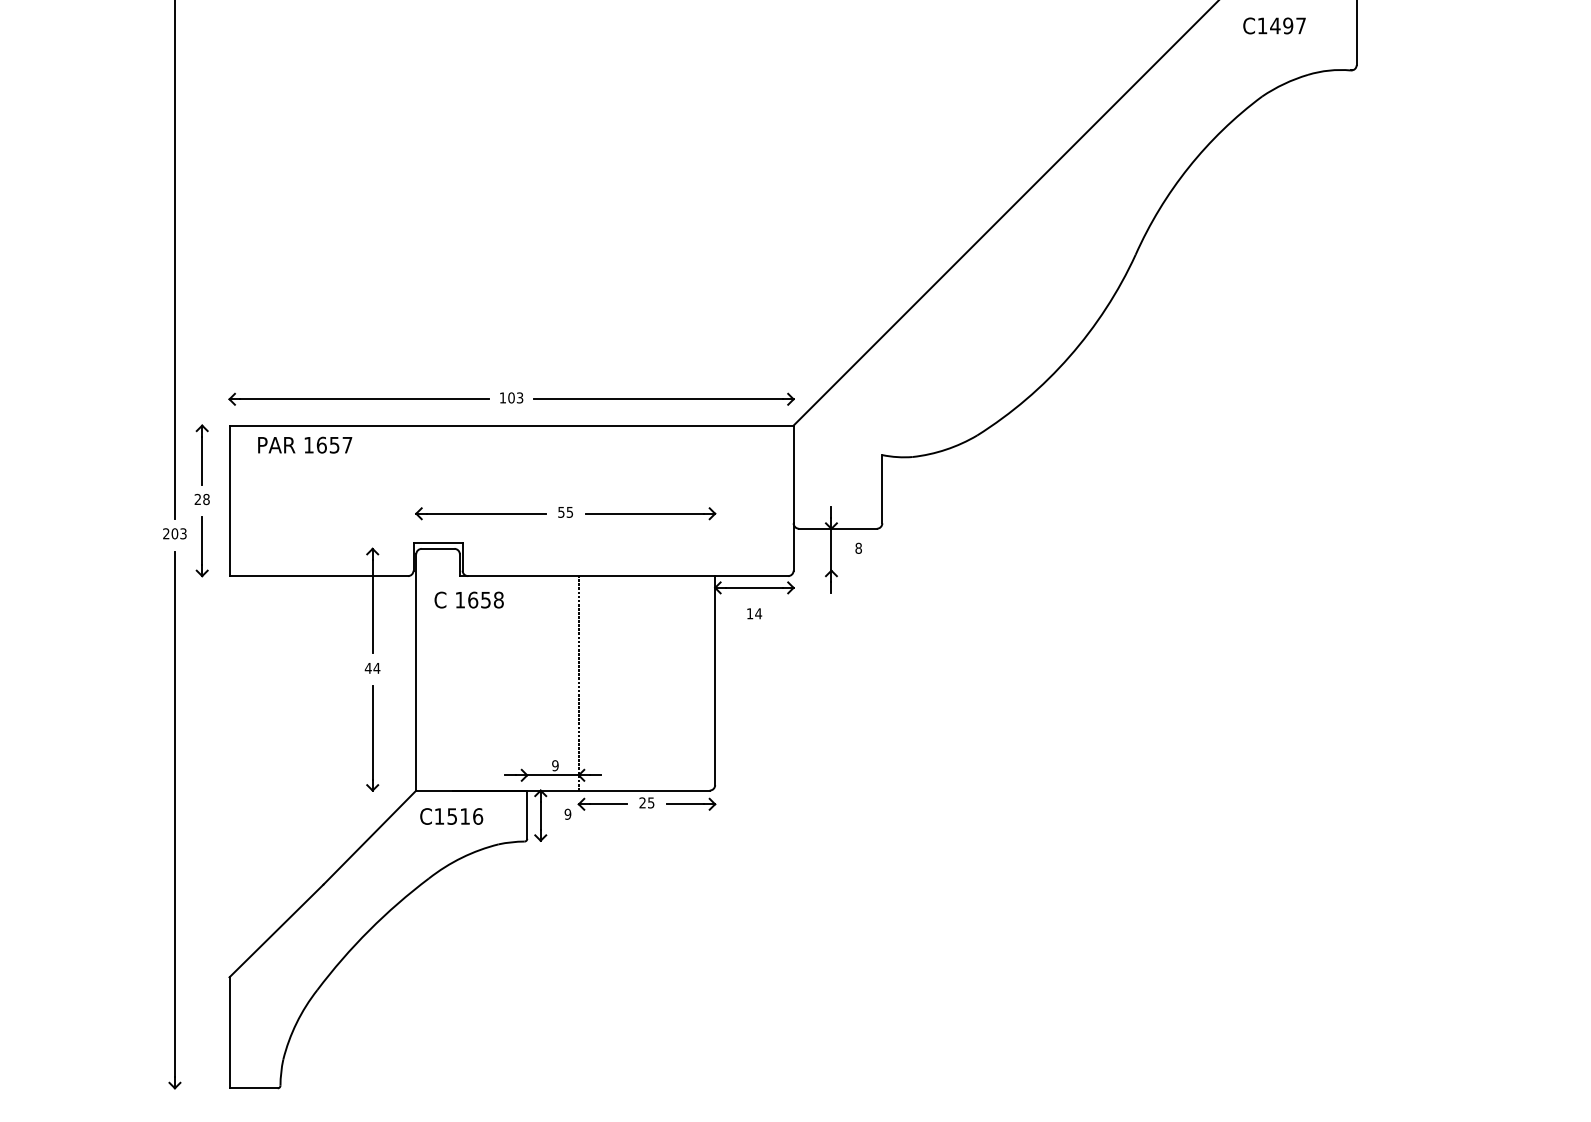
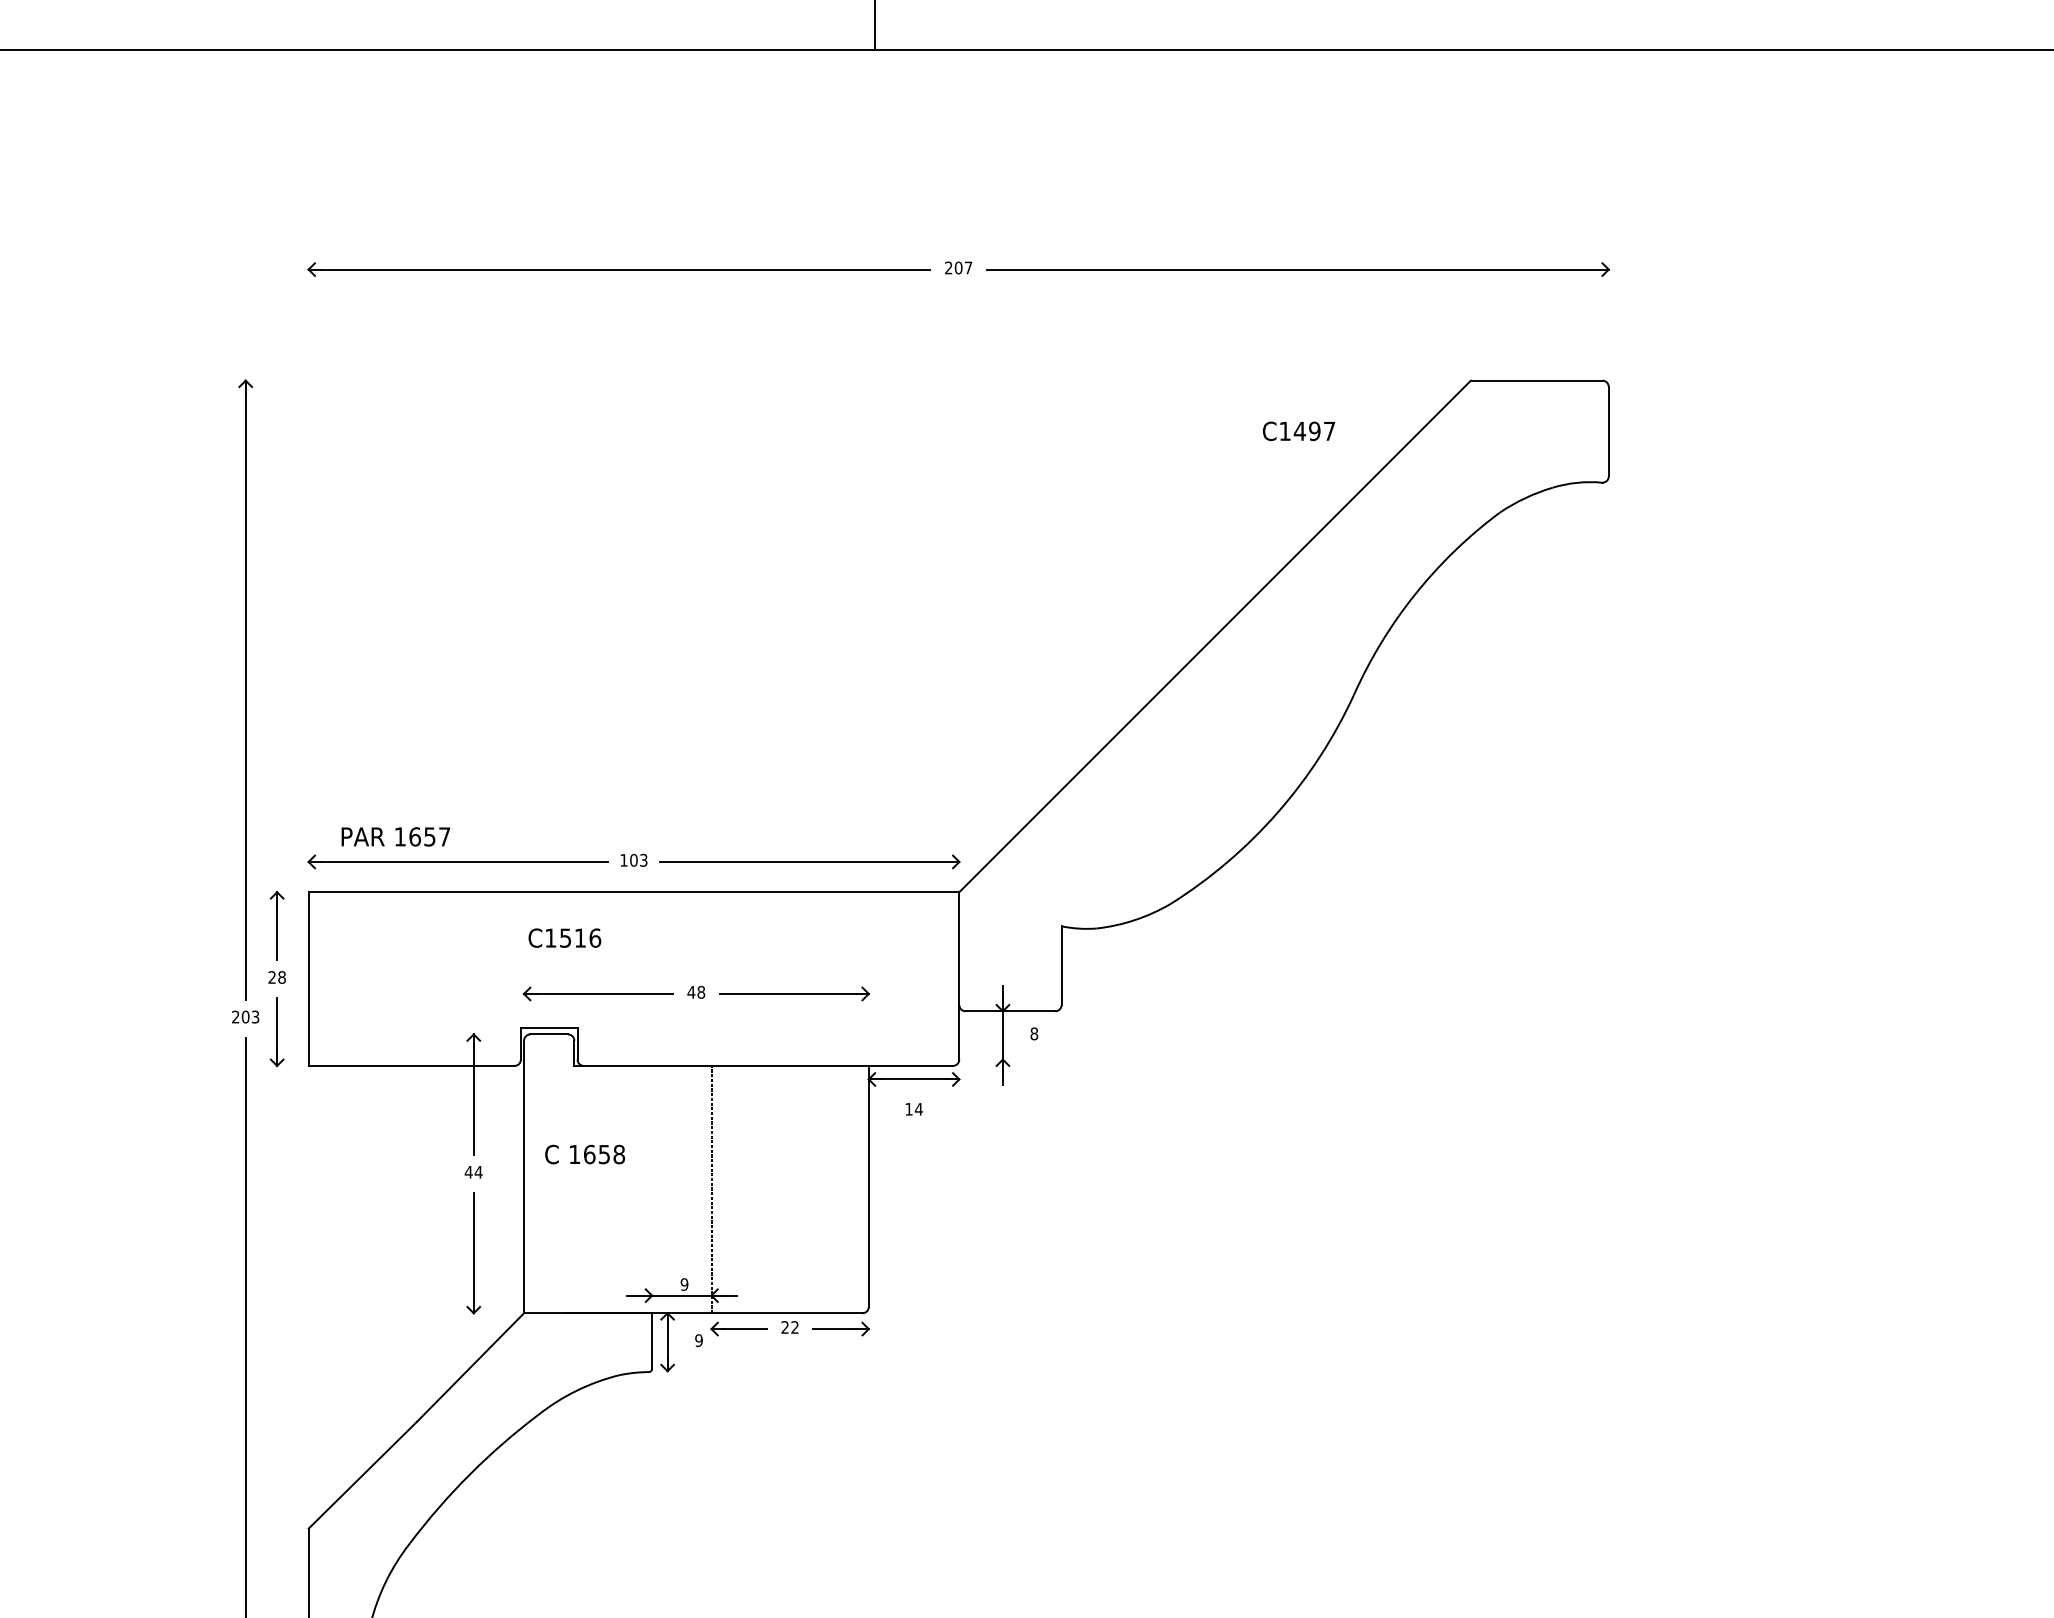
text: (1274, 26) -> (1298, 431), moved
text: (304, 444) -> (395, 836), moved
text: (565, 511) -> (696, 991), 55 -> 48
text: (469, 600) -> (585, 1154), moved
text: (650, 802) -> (794, 1327), 25 -> 22
text: (451, 815) -> (564, 937), moved

